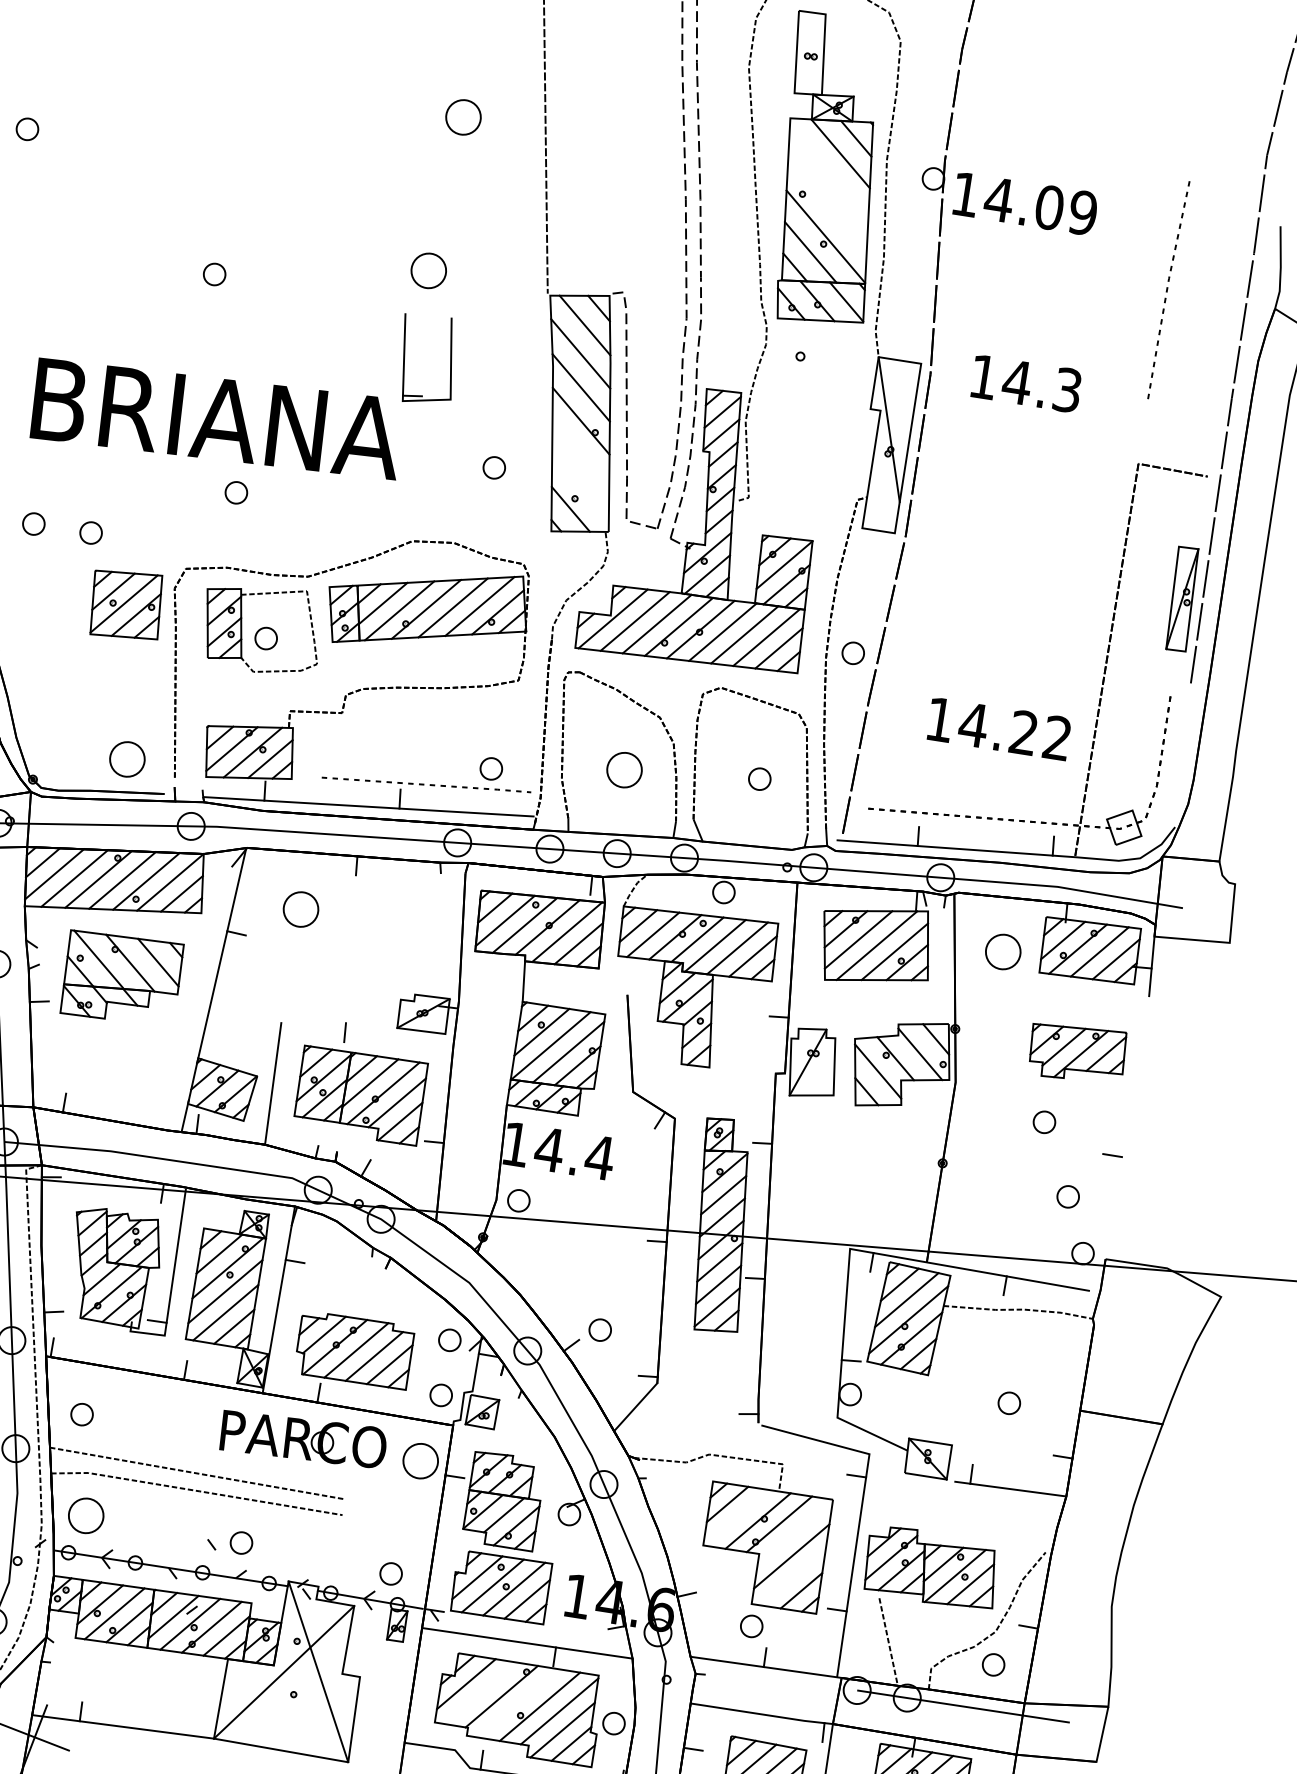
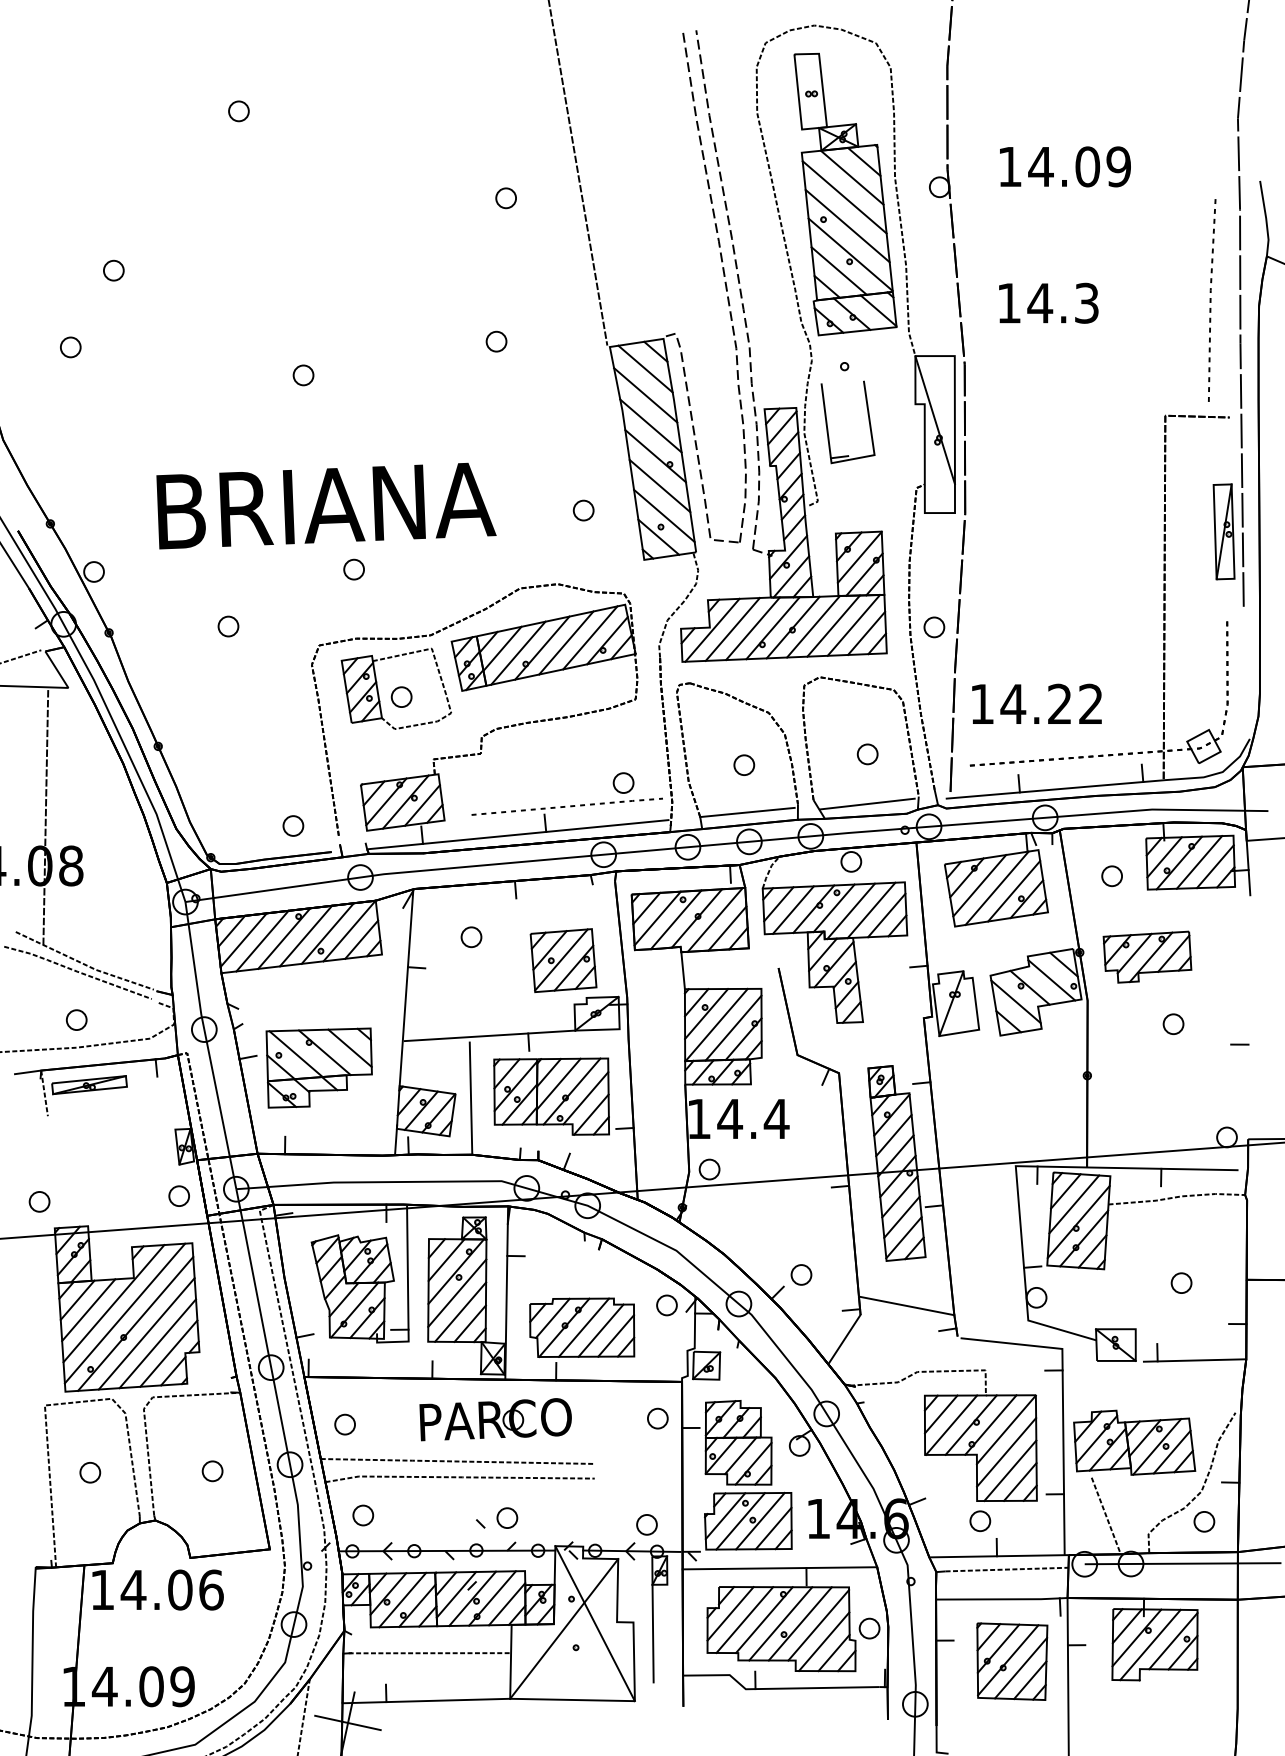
part: (462, 117) -> (505, 198), size x0.62
line: (828, 173) -> (844, 197), added
text: (1025, 203) -> (1065, 166), moved
line: (827, 204) -> (847, 225), added
part: (428, 270) -> (496, 341), size x0.62
line: (1168, 290) -> (1211, 300), moved
part: (405, 363) -> (828, 428), moved
text: (1026, 382) -> (1048, 302), moved
line: (580, 453) -> (659, 485), added
line: (580, 486) -> (664, 515), added
part: (33, 524) -> (175, 626), removed
part: (126, 604) -> (563, 960), moved
text: (998, 728) -> (1036, 703), moved
part: (127, 758) -> (293, 825), size x0.62
part: (625, 769) -> (744, 764), size x0.62
line: (620, 821) -> (747, 812), added
line: (751, 832) -> (867, 803), added
part: (300, 909) -> (471, 937), size x0.62
part: (1002, 952) -> (1111, 876), size x0.62
part: (121, 978) -> (318, 1067), moved
line: (303, 1018) -> (489, 1035), added
part: (1077, 1052) -> (1147, 956), moved
part: (1068, 1196) -> (1205, 1087), removed
line: (708, 1380) -> (906, 1305), added
part: (440, 1395) -> (666, 1356), removed
part: (303, 1439) -> (495, 1419), moved
part: (420, 1460) -> (657, 1418), size x0.62
part: (86, 1515) -> (363, 1515), size x0.62
line: (736, 1517) -> (951, 1424), added
line: (794, 1531) -> (1005, 1429), added
line: (792, 1576) -> (1010, 1470), added
line: (134, 1676) -> (429, 1653), added
line: (771, 1682) -> (1006, 1569), added
line: (378, 1692) -> (652, 1633), added
line: (480, 1692) -> (744, 1619), added
line: (518, 1703) -> (780, 1623), added

